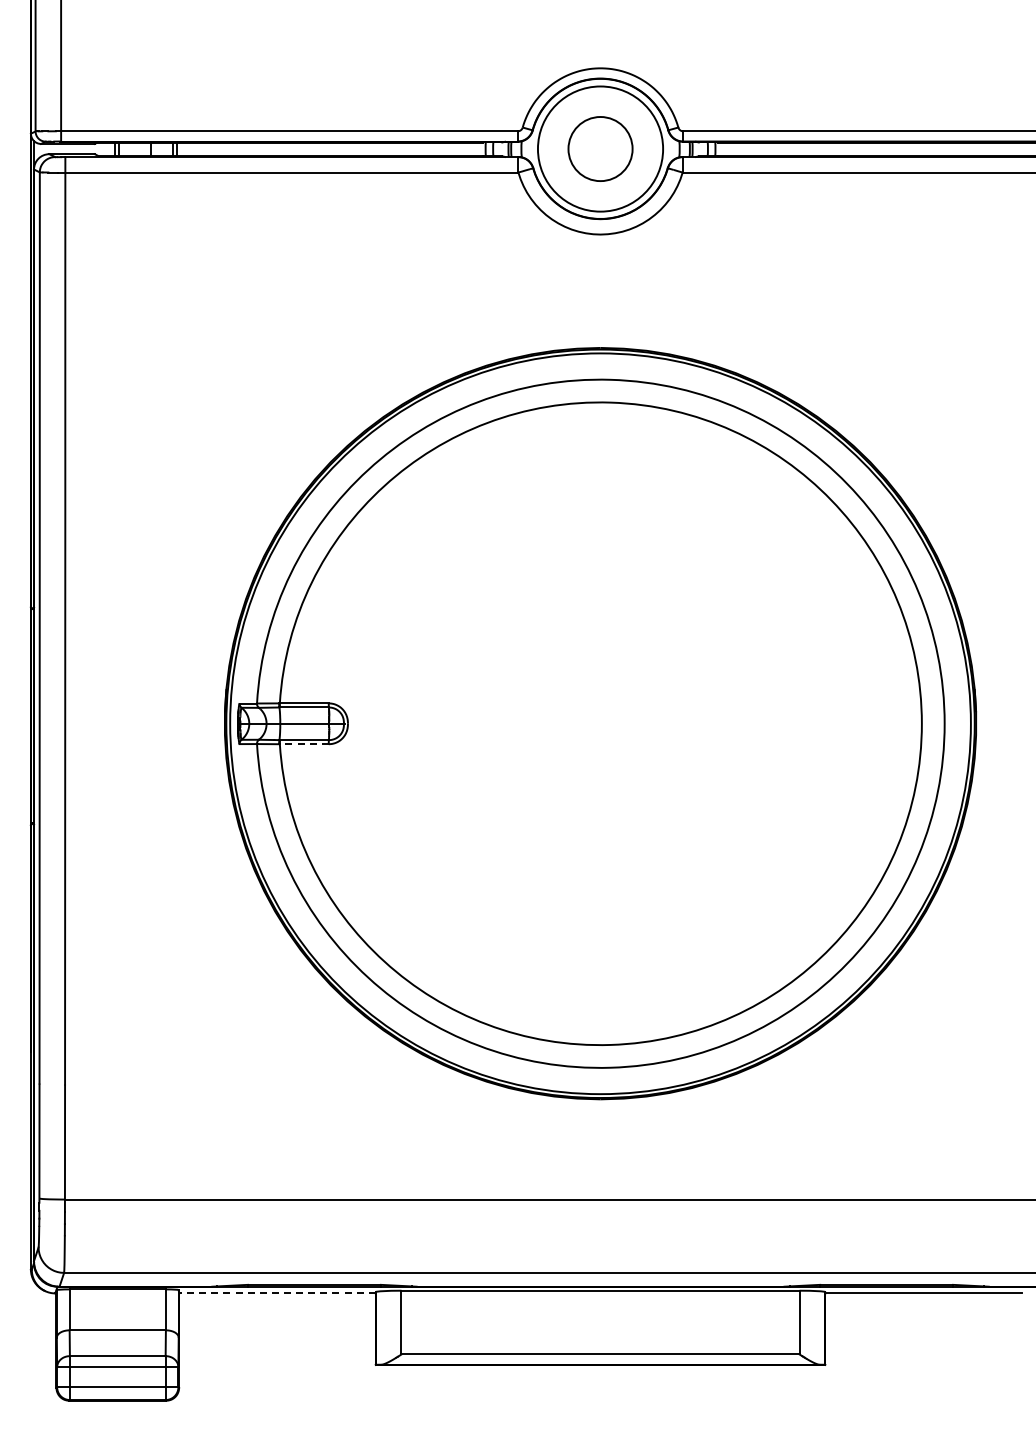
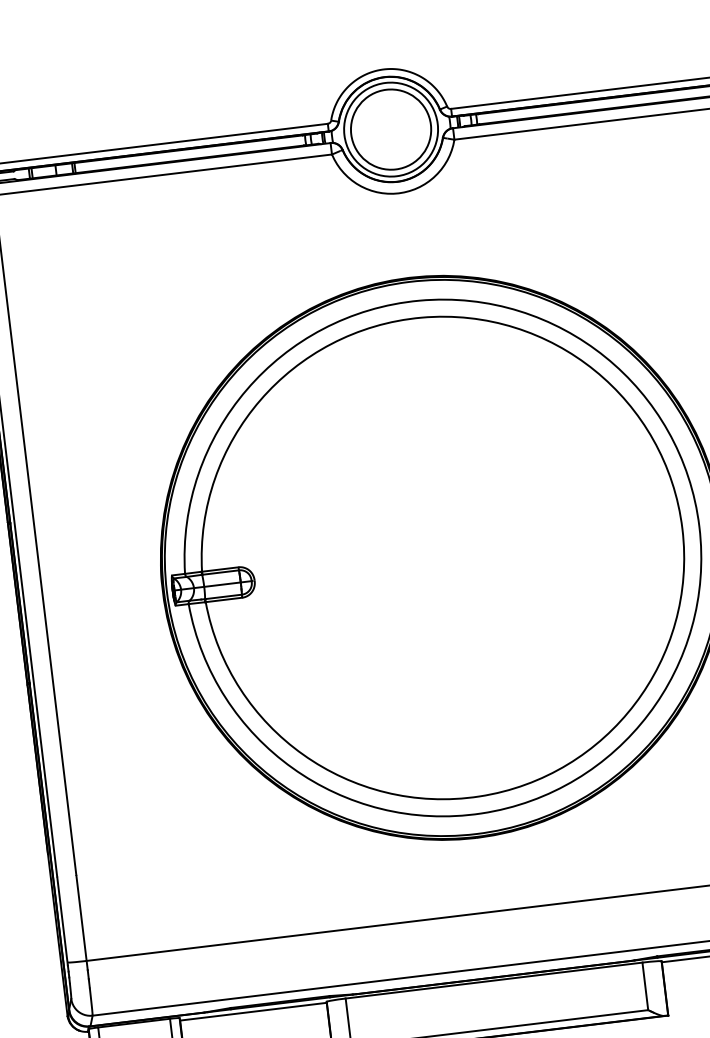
circle: (600, 148) -> (391, 129), size x1.67
line: (303, 744) -> (223, 600), dashed -> solid
line: (276, 1293) -> (252, 1011), dashed -> solid

